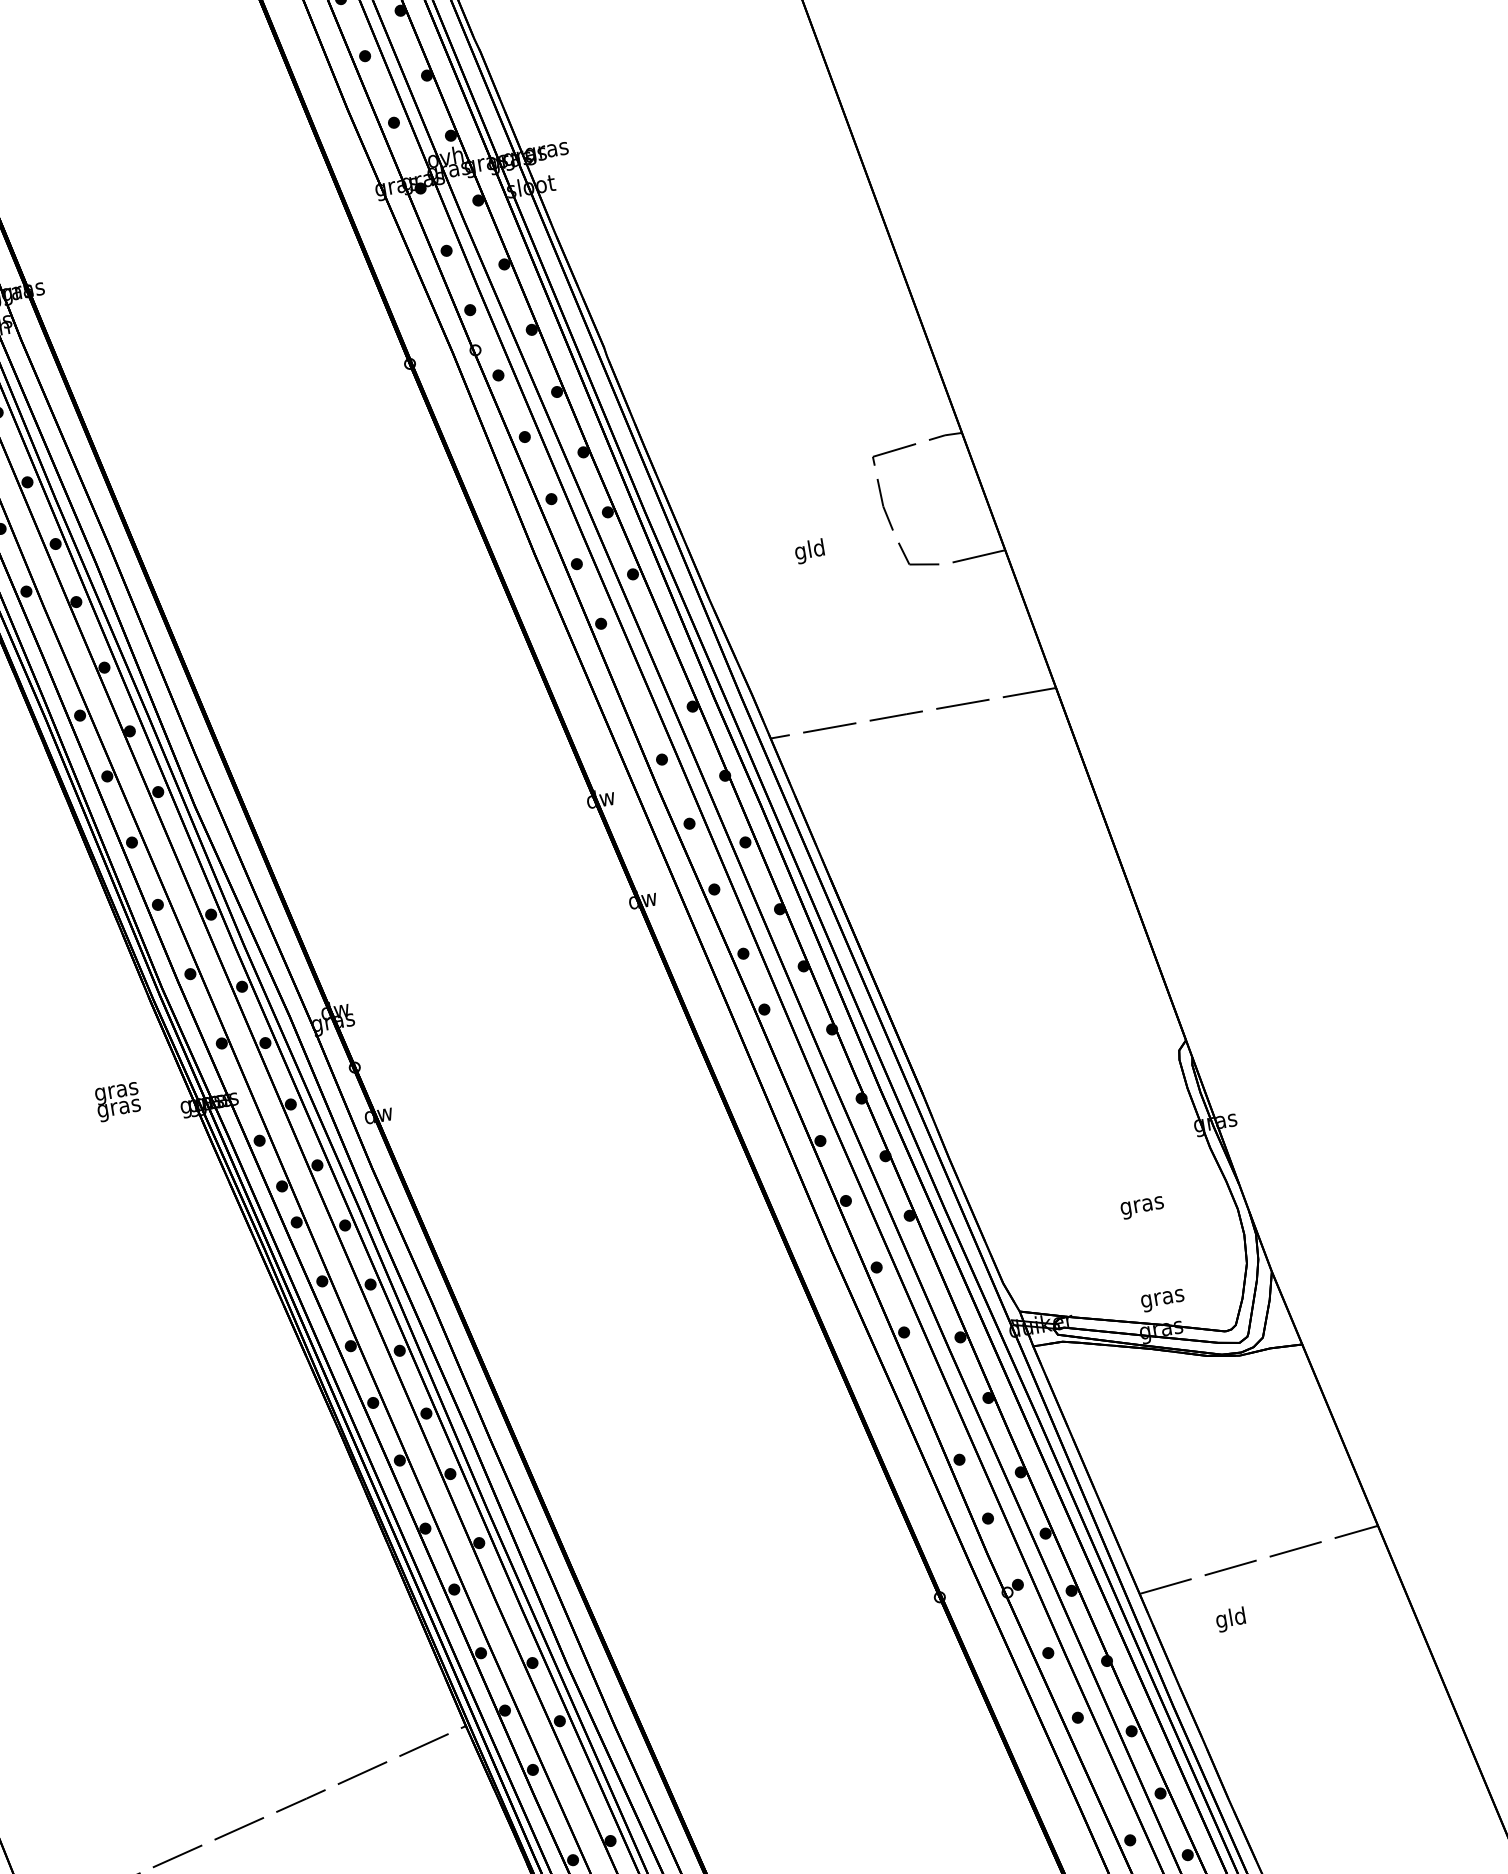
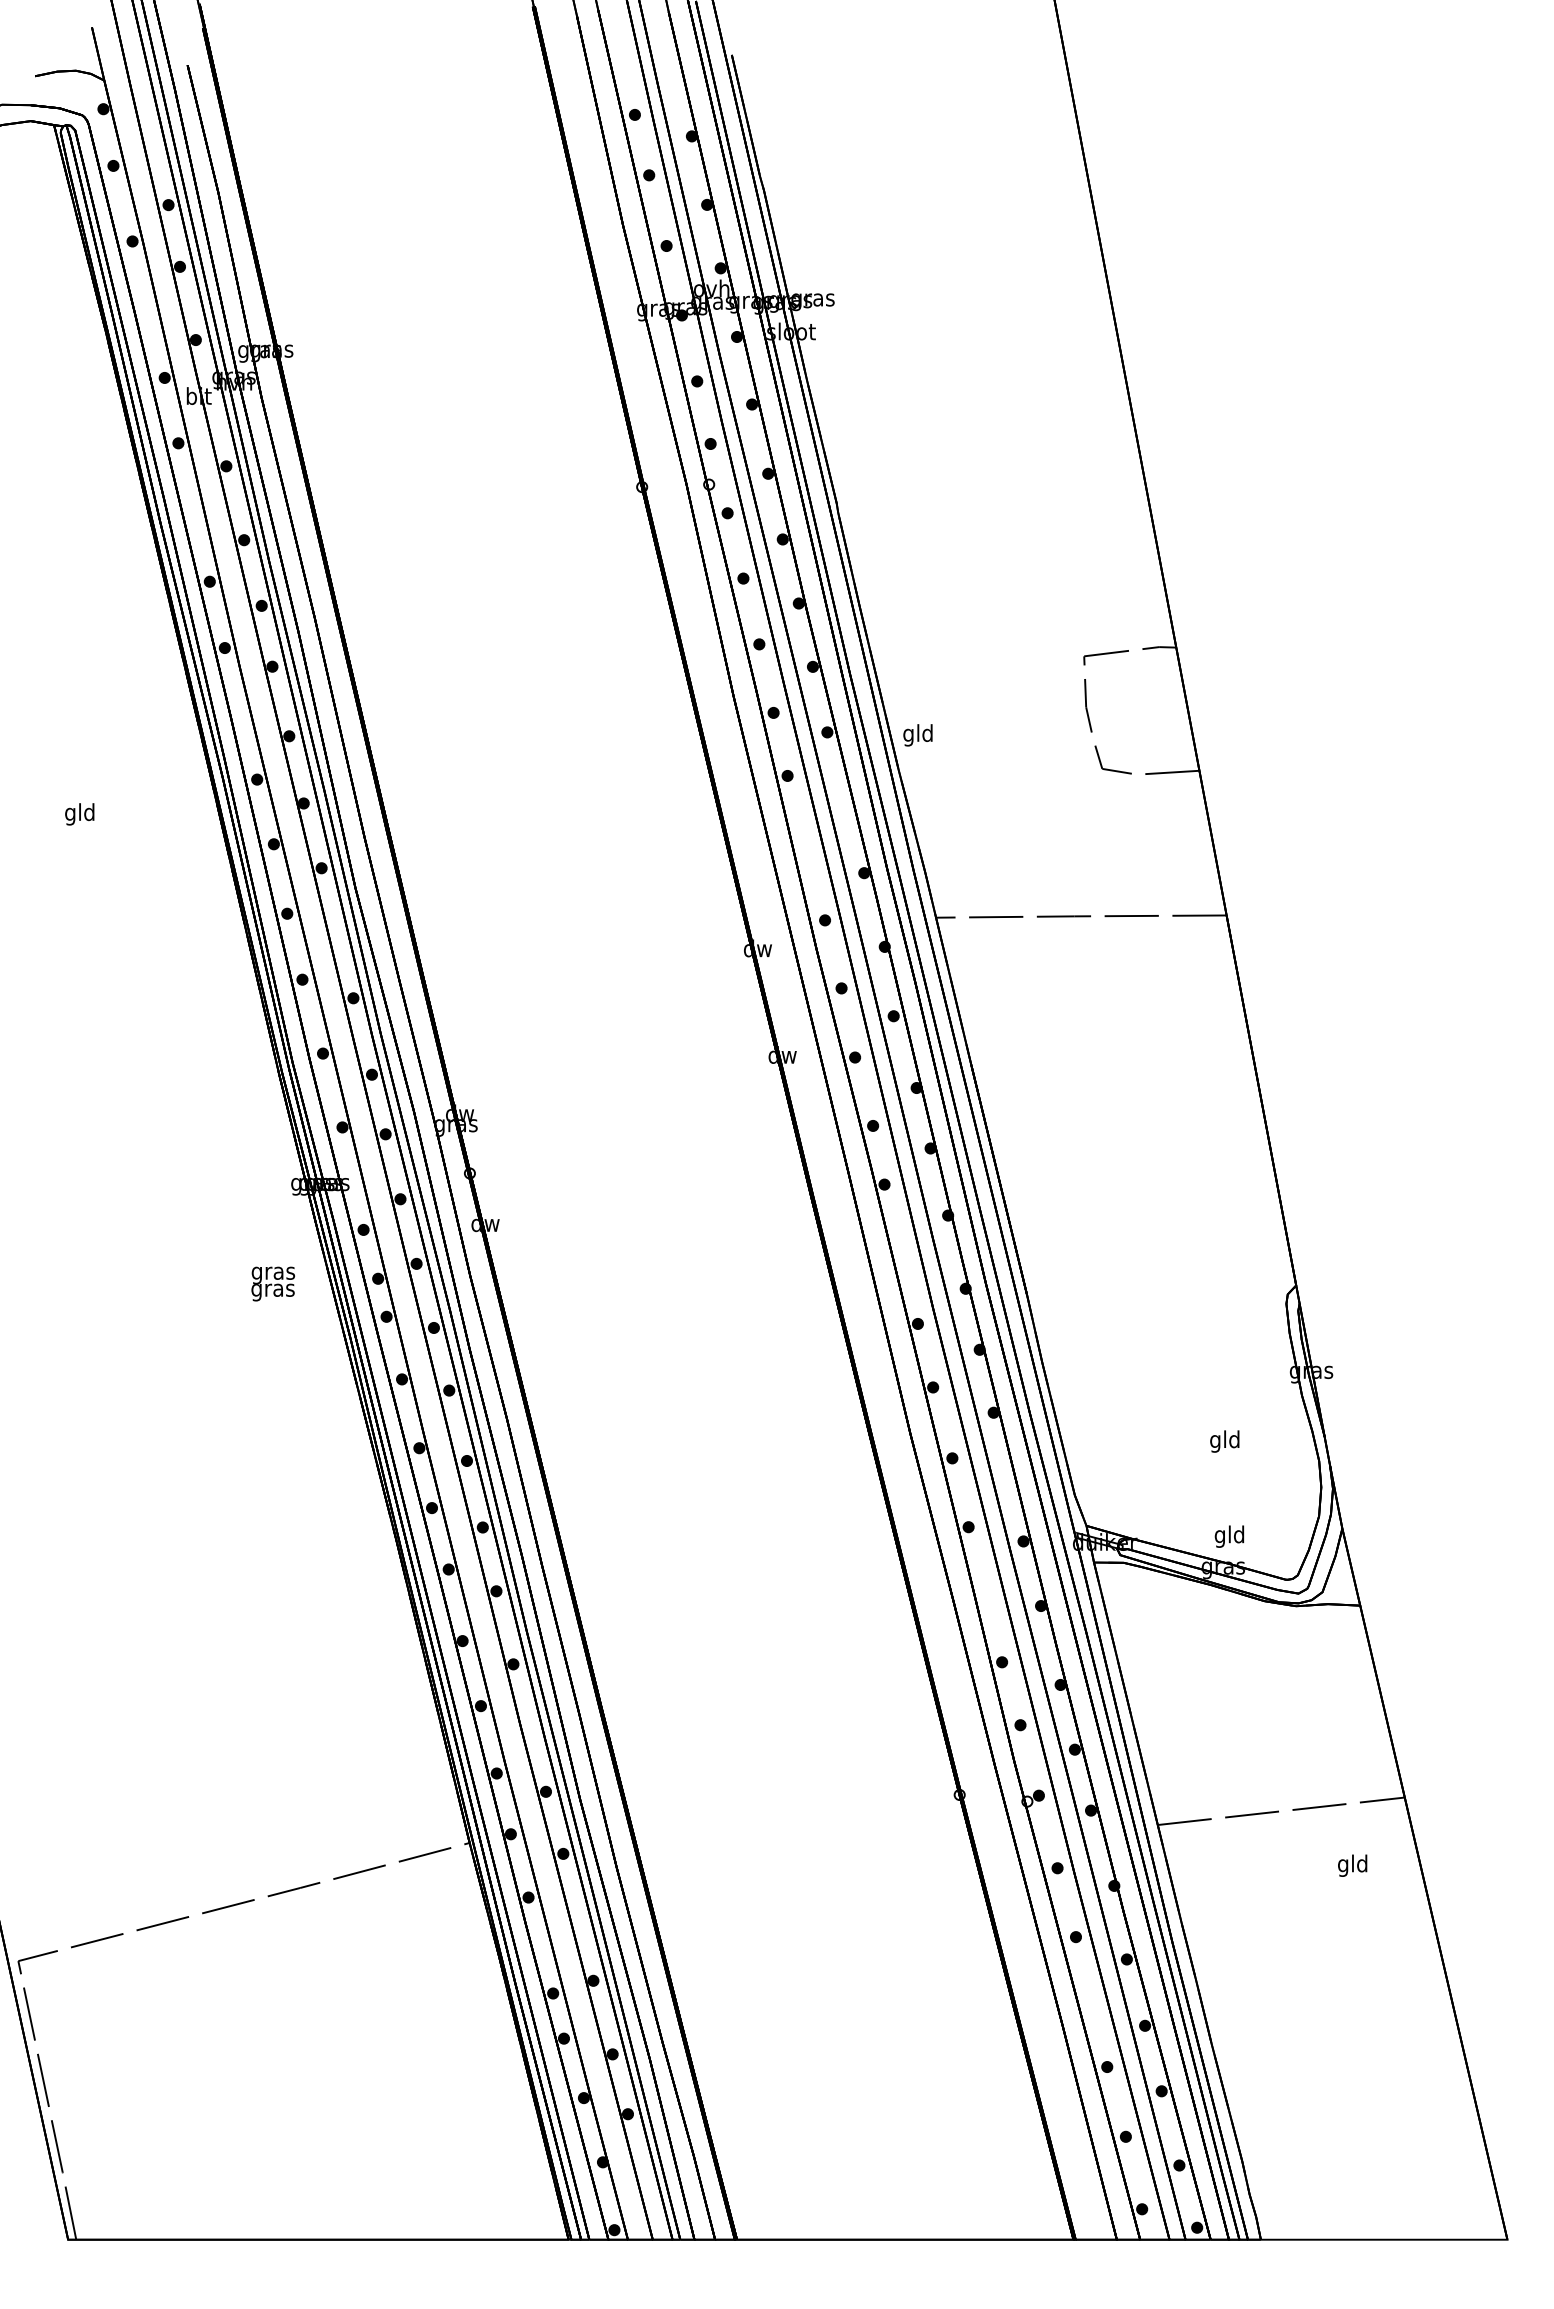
text: (809, 551) -> (917, 735), moved
text: (118, 1101) -> (273, 1283), moved
text: (1141, 1205) -> (1224, 1441), gras -> gld
text: (1162, 1298) -> (1229, 1536), gras -> gld
text: (1230, 1619) -> (1352, 1865), moved

